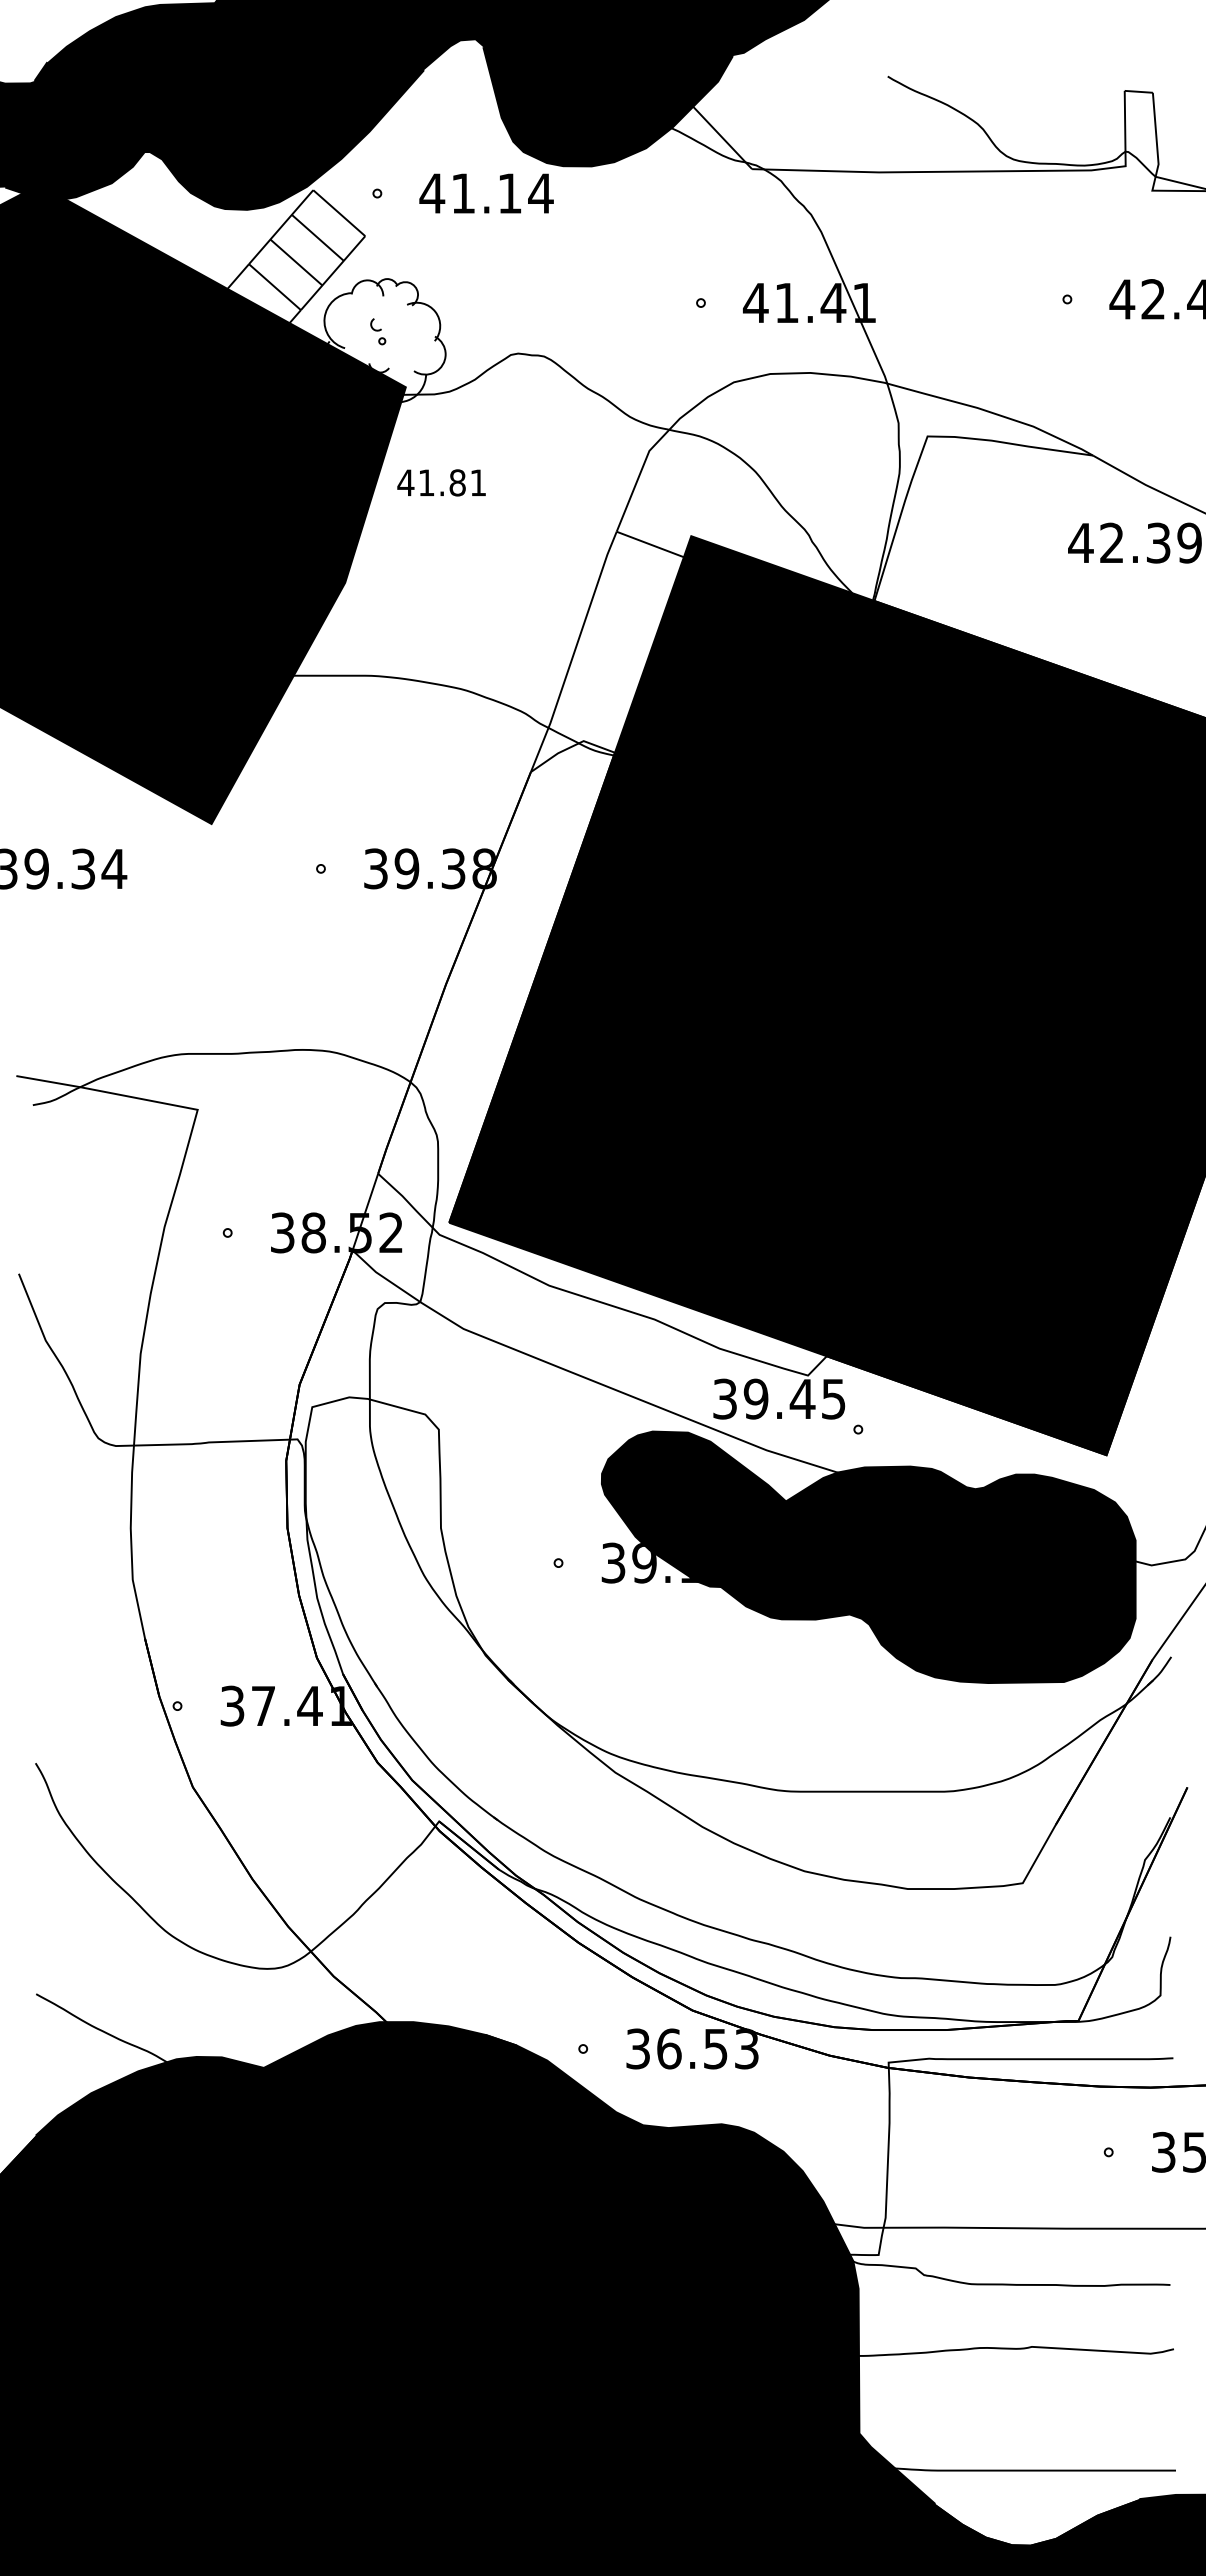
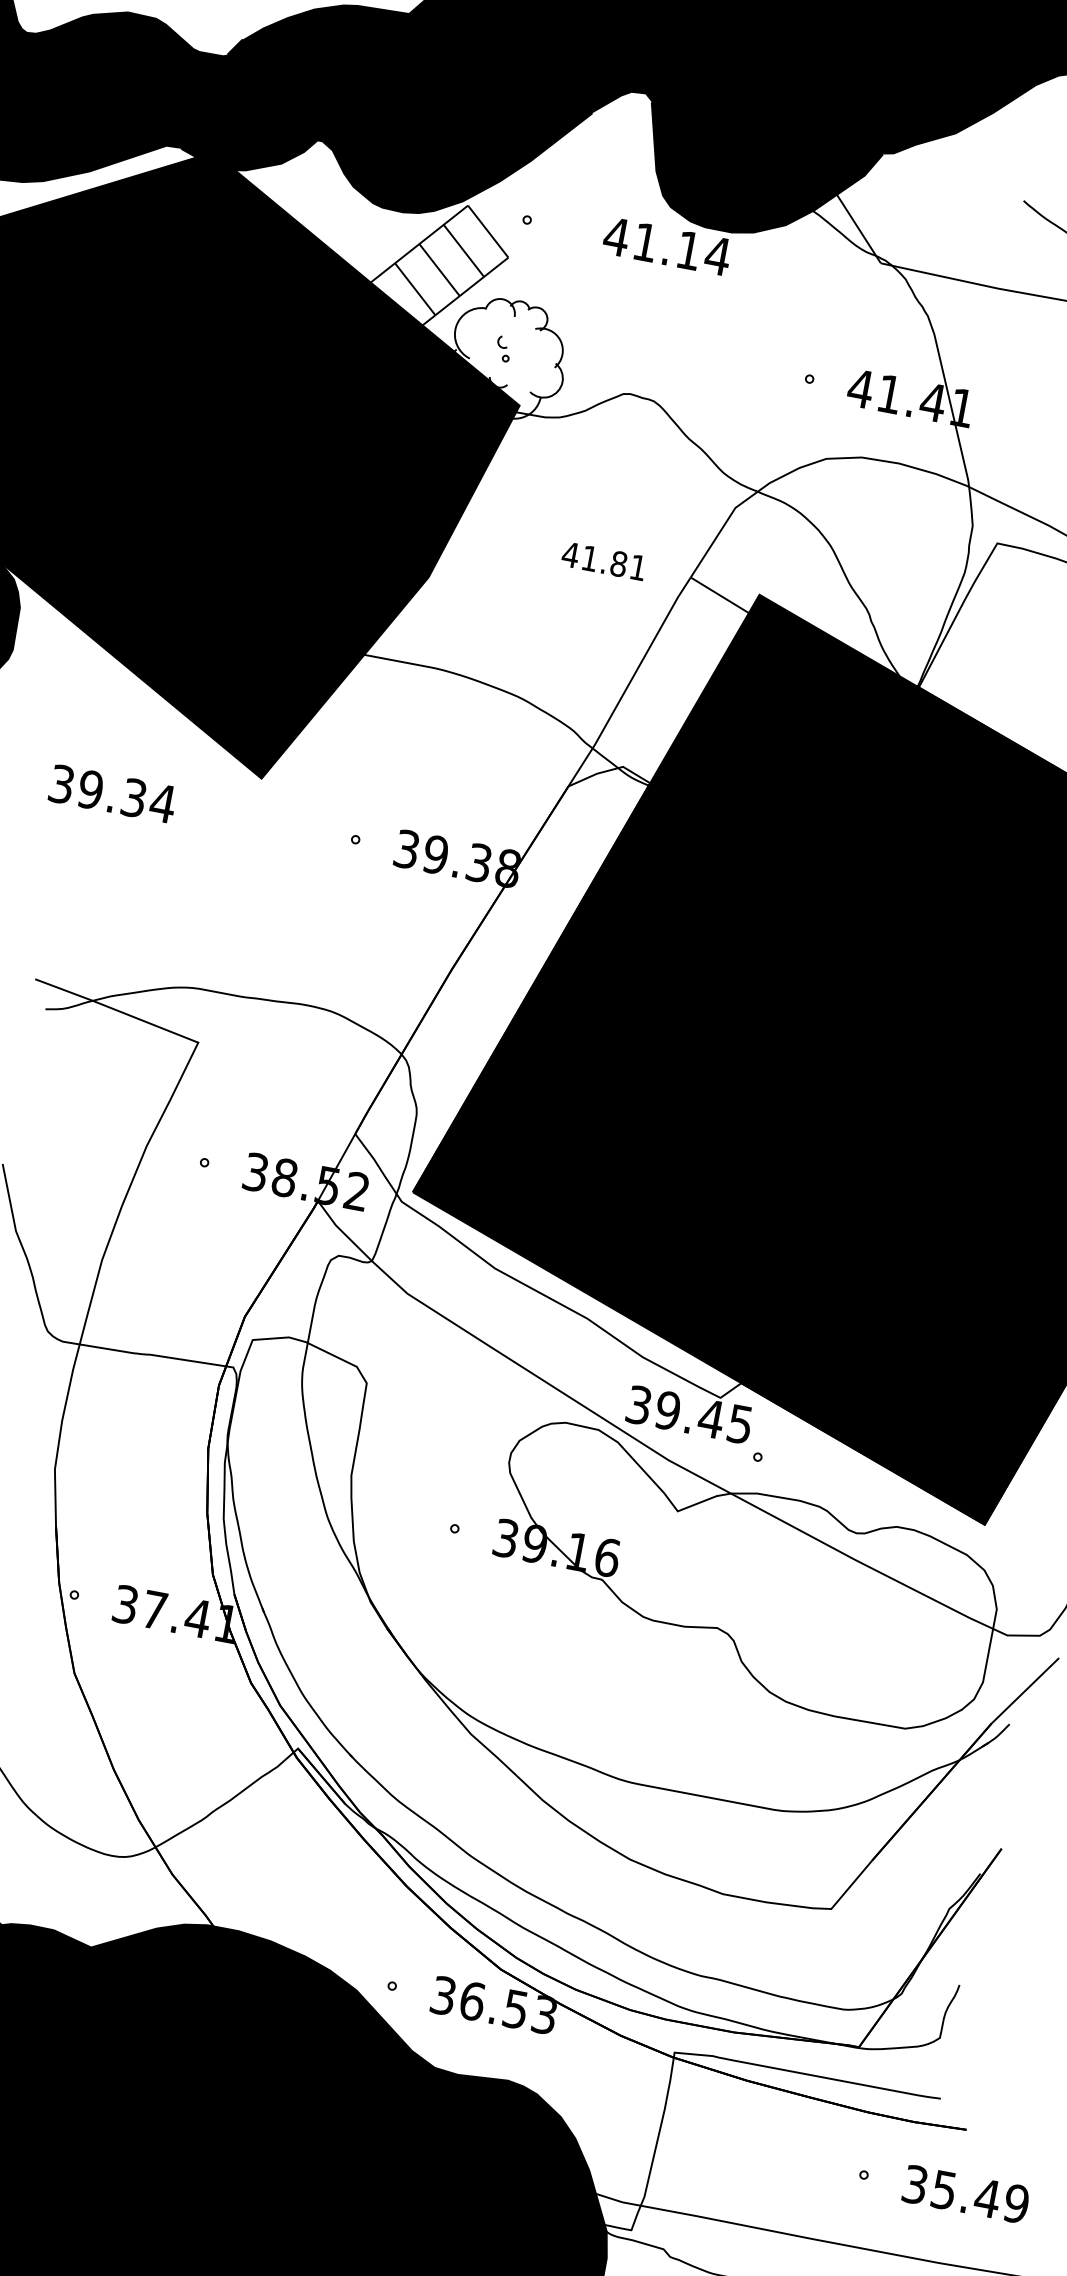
text: (486, 193) -> (667, 246), moved
text: (441, 482) -> (603, 560), moved
fill: (868, 1557) -> (744, 1578), removed

